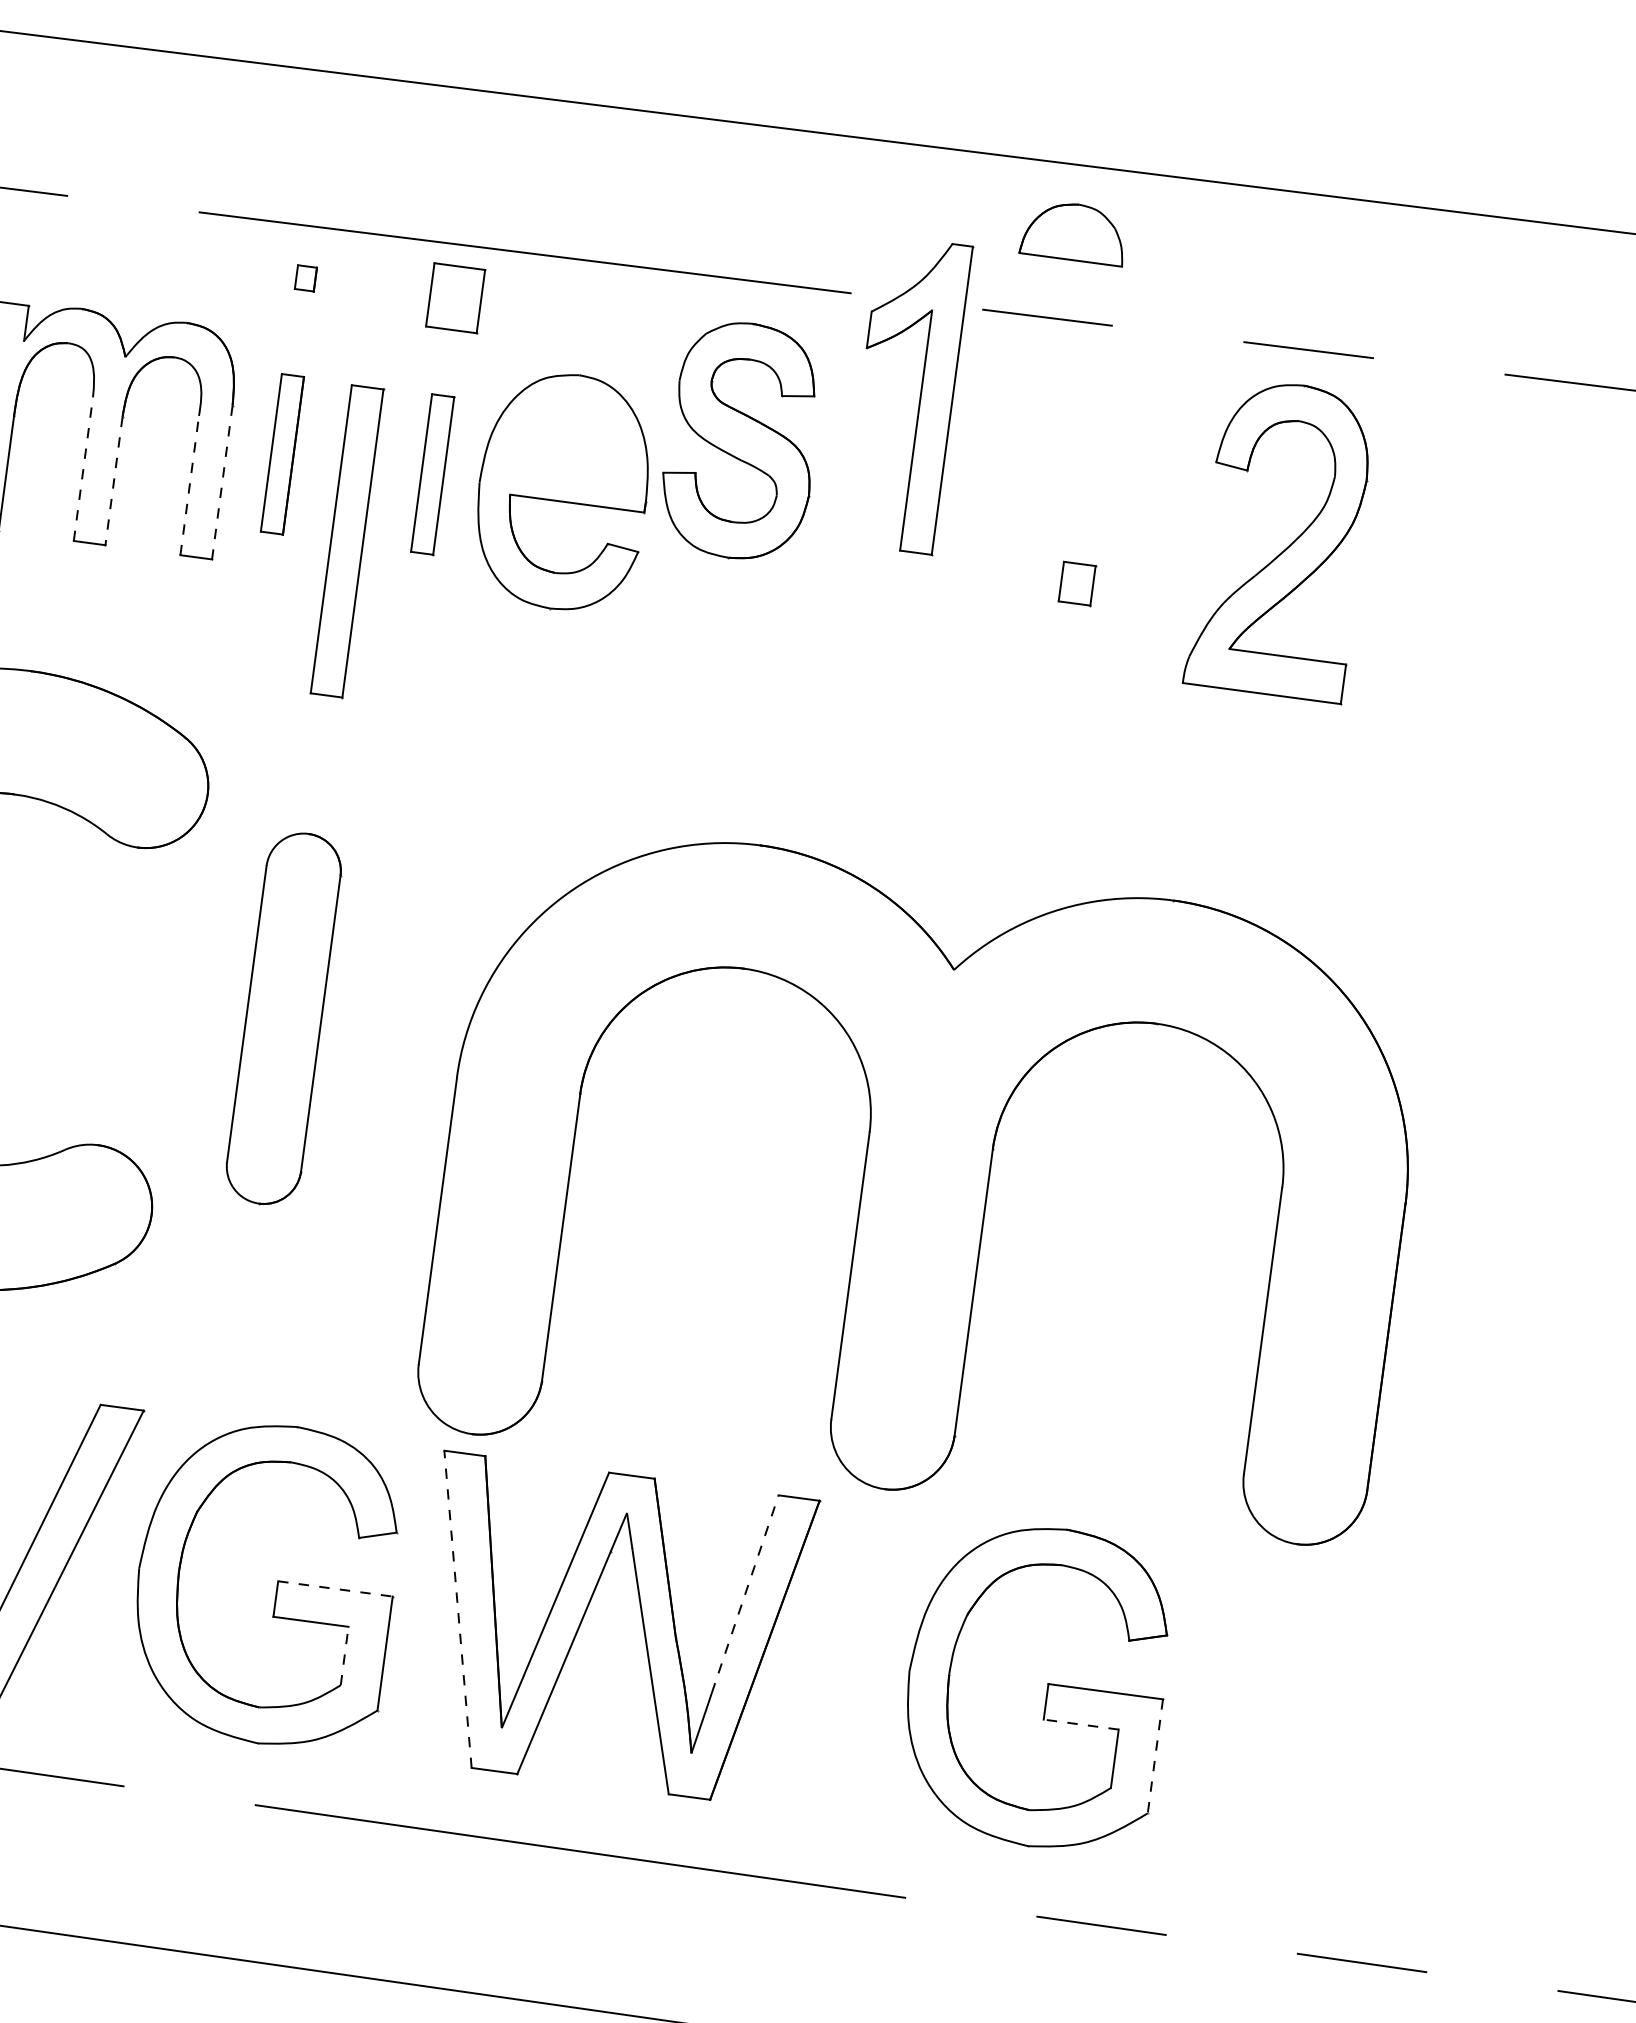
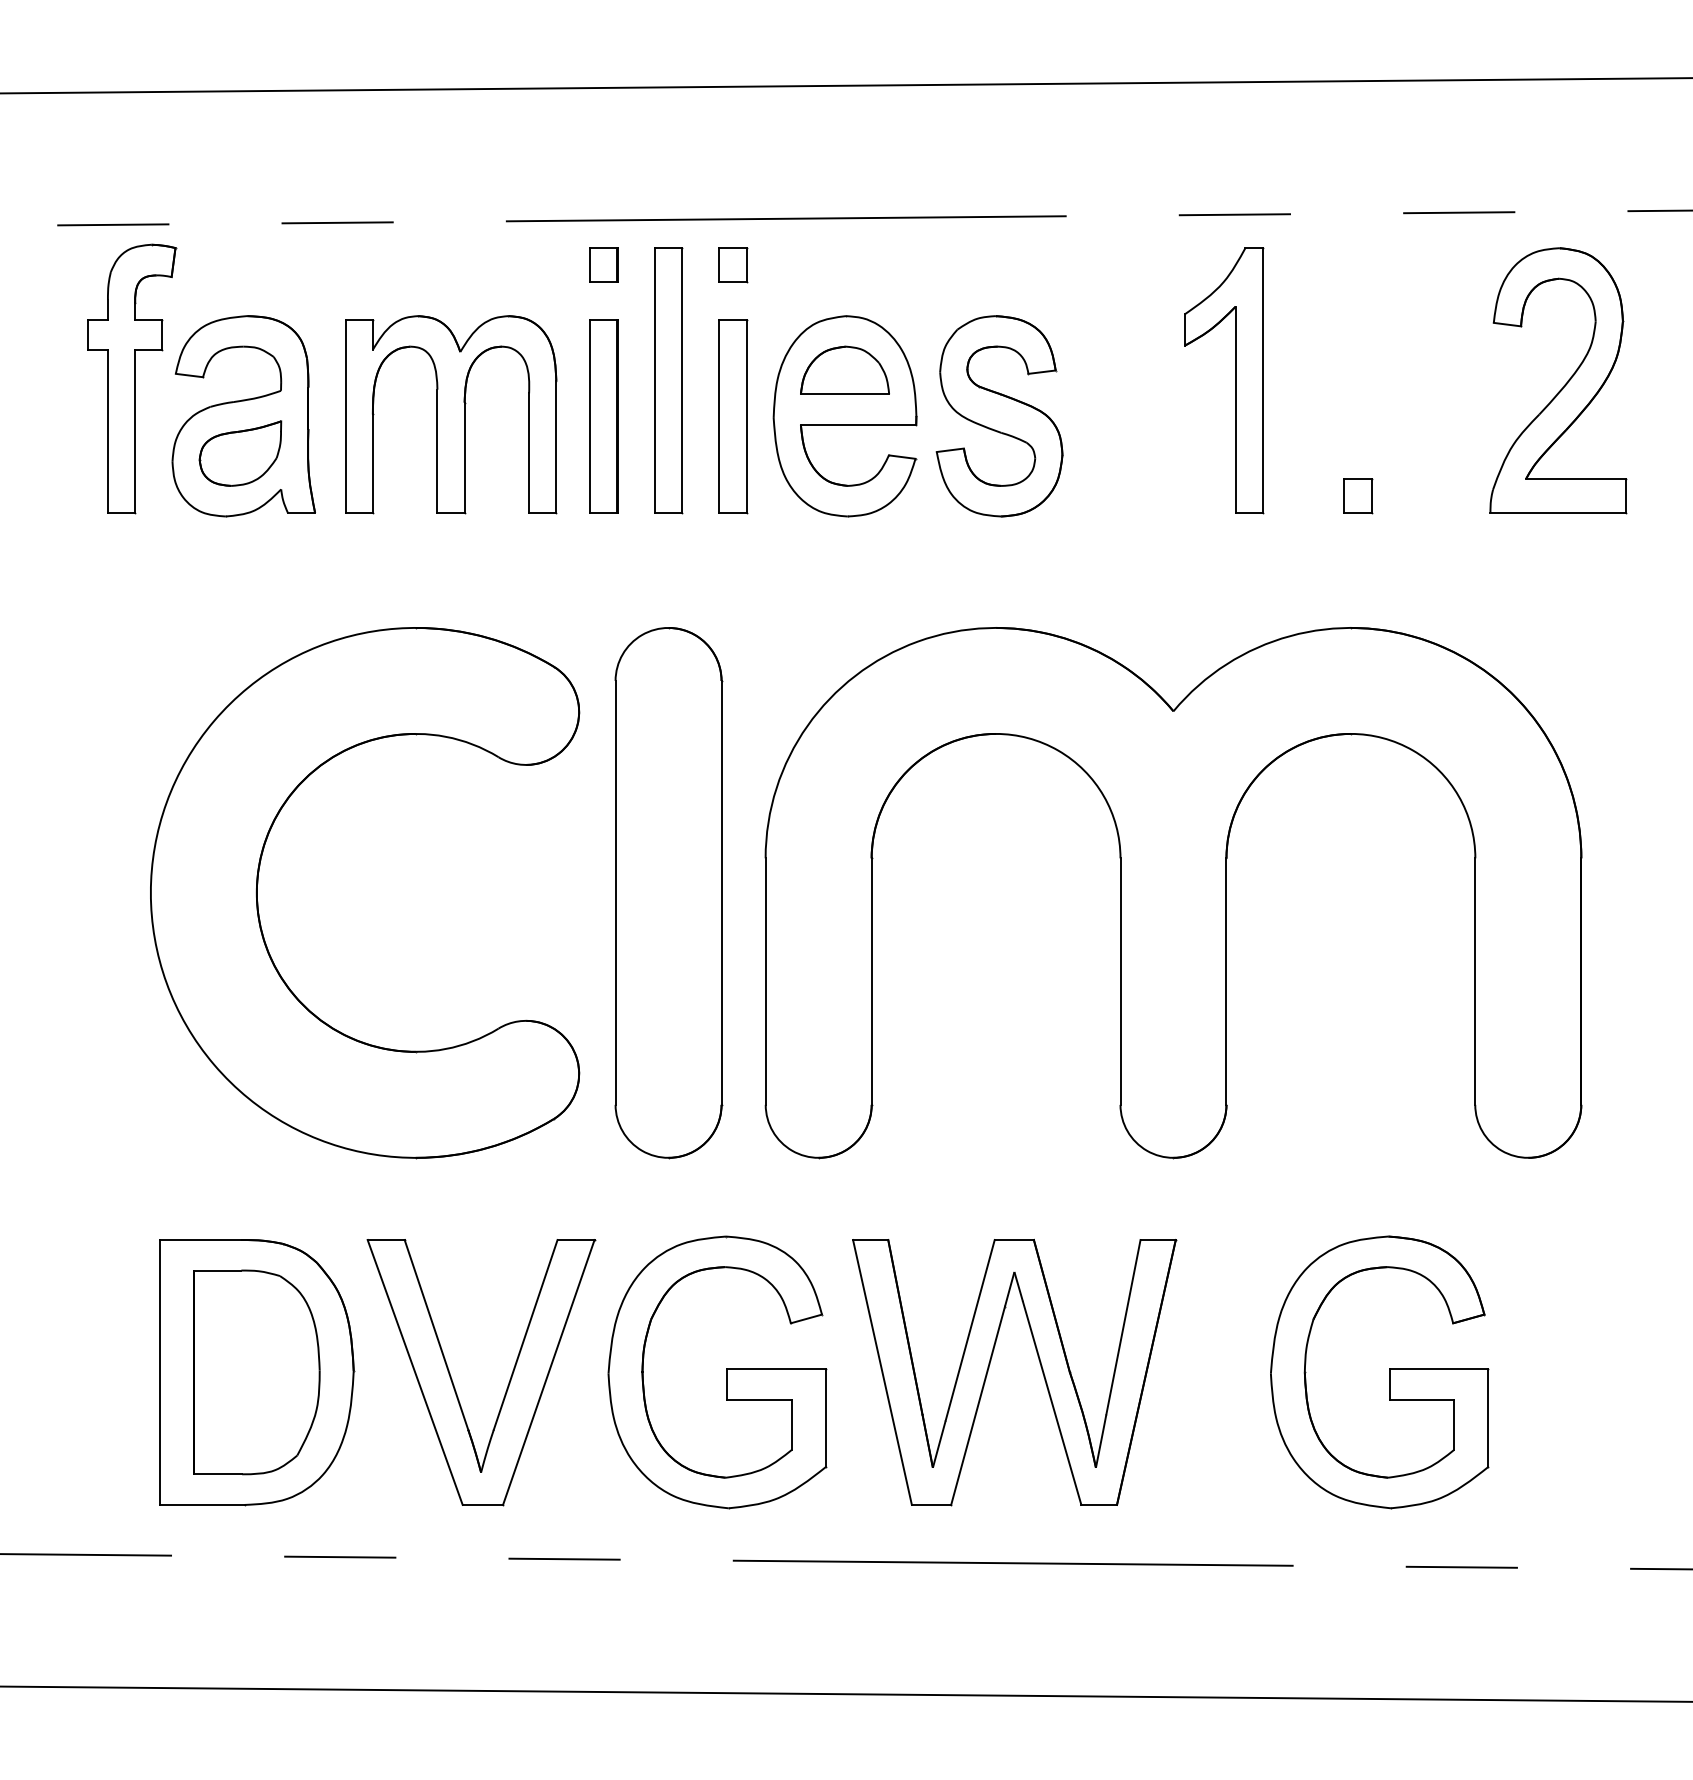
part: (1073, 231) -> (844, 369), moved
part: (305, 277) -> (603, 264), size x1.67
part: (456, 298) -> (733, 265), size x0.62
part: (920, 396) -> (1235, 380), moved
part: (741, 441) -> (999, 416), moved
part: (281, 454) -> (603, 416), size x1.43
line: (83, 469) -> (437, 451), dashed -> solid
part: (433, 474) -> (733, 416), size x1.43
line: (113, 481) -> (464, 458), dashed -> solid
line: (222, 483) -> (556, 447), dashed -> solid
line: (190, 485) -> (529, 453), dashed -> solid
part: (347, 541) -> (668, 380), moved
part: (1287, 545) -> (1563, 385), moved
part: (1077, 584) -> (1358, 496), moved
part: (283, 1019) -> (668, 893), size x1.67
part: (925, 1181) -> (1173, 893), moved
line: (336, 1589) -> (777, 1369), dashed -> solid
line: (745, 1594) -> (1123, 1327), dashed -> solid
line: (458, 1609) -> (882, 1372), dashed -> solid
line: (344, 1655) -> (791, 1424), dashed -> solid
line: (1080, 1724) -> (1421, 1399), dashed -> solid
line: (1155, 1756) -> (1488, 1418), dashed -> solid

